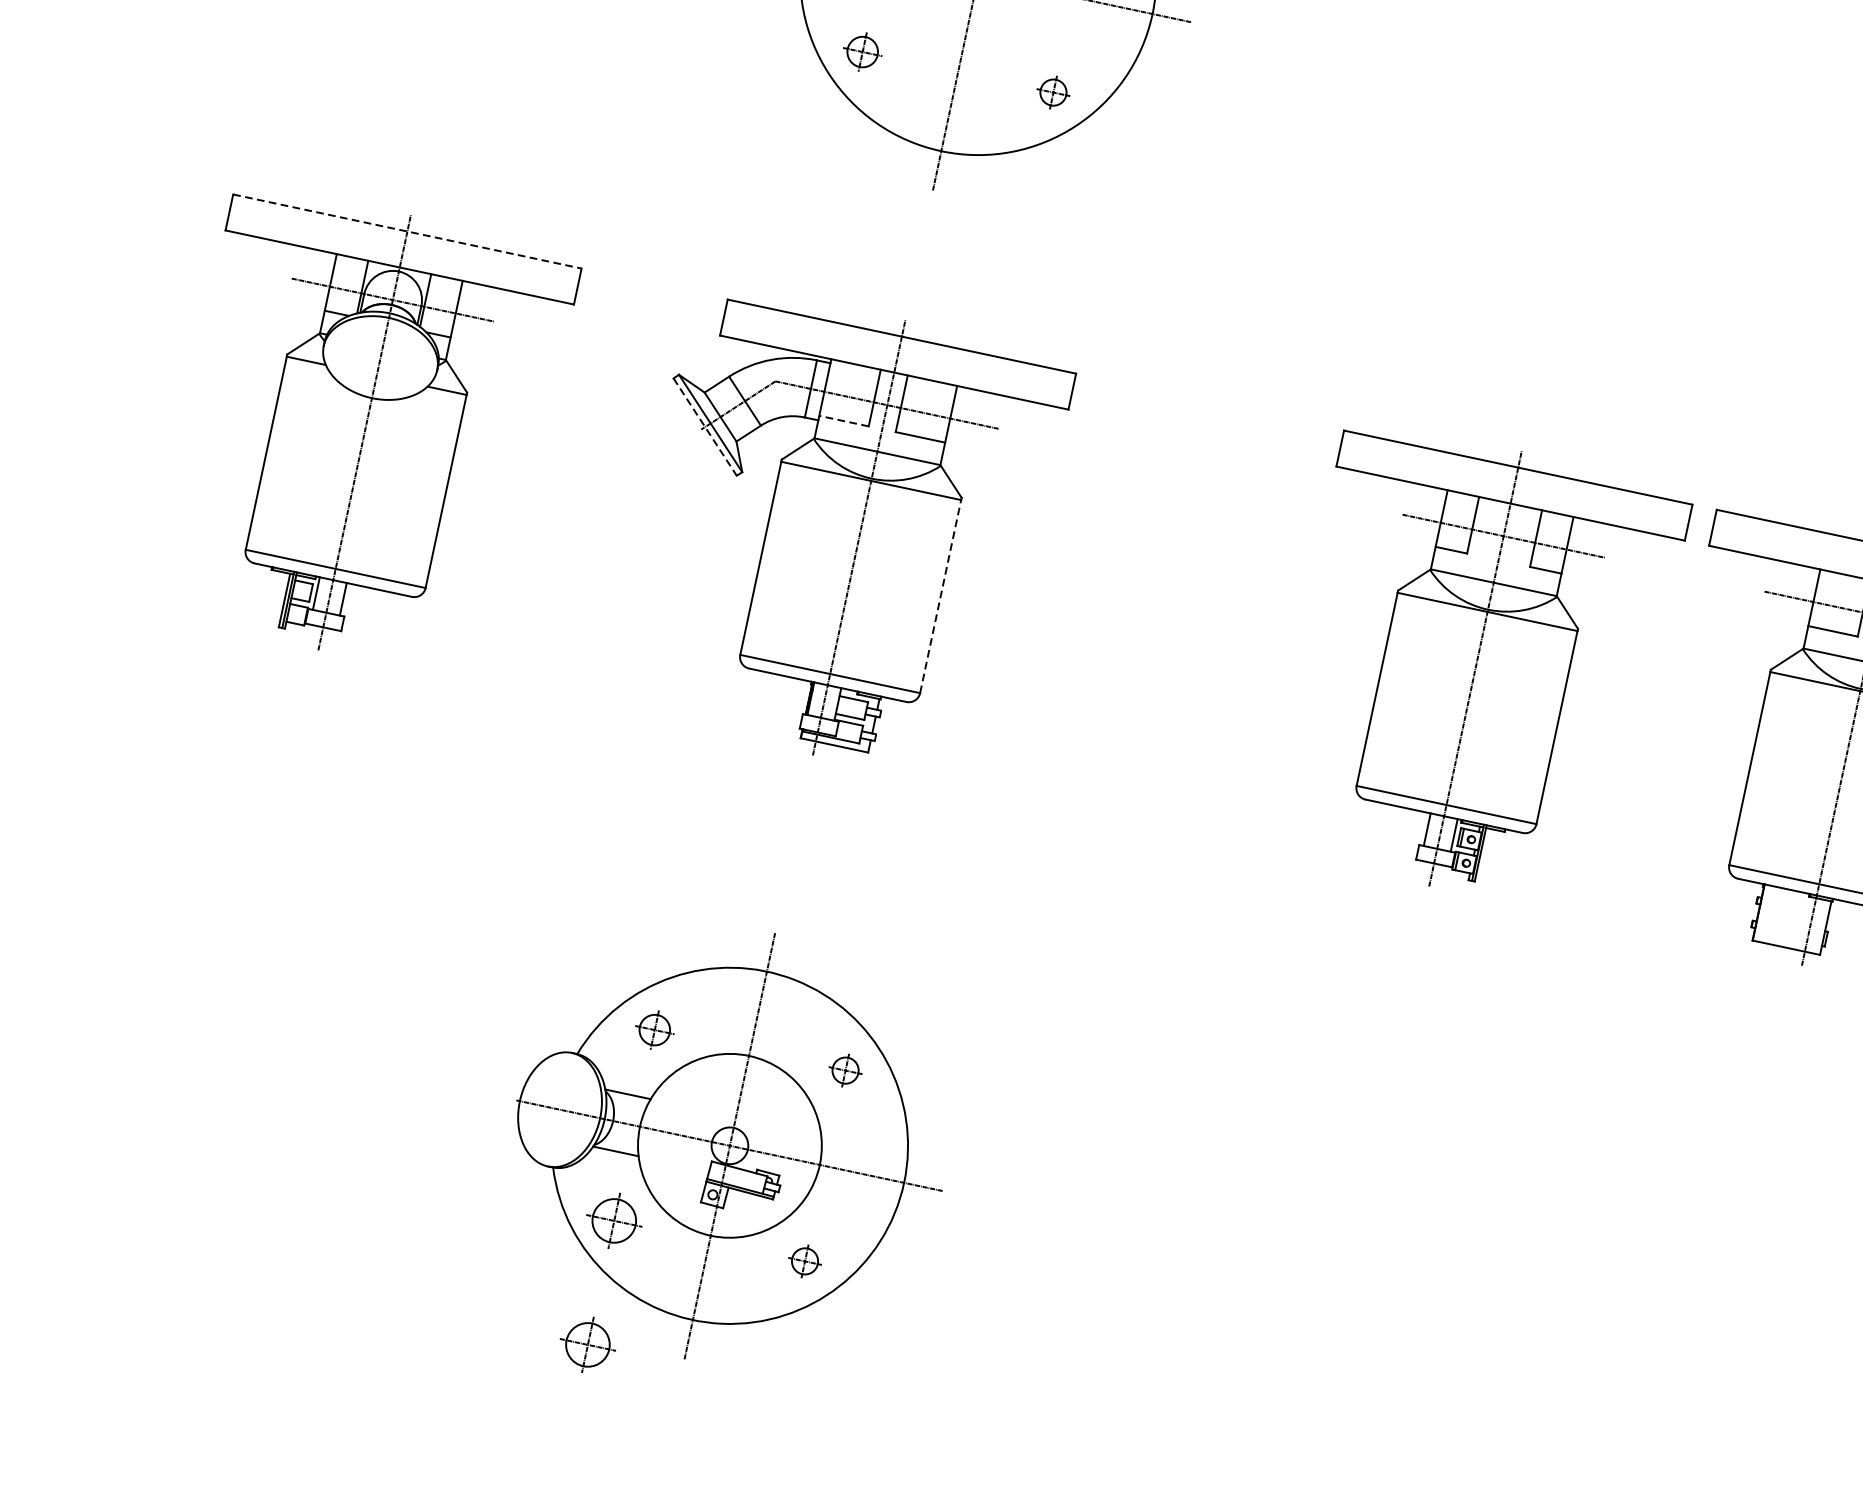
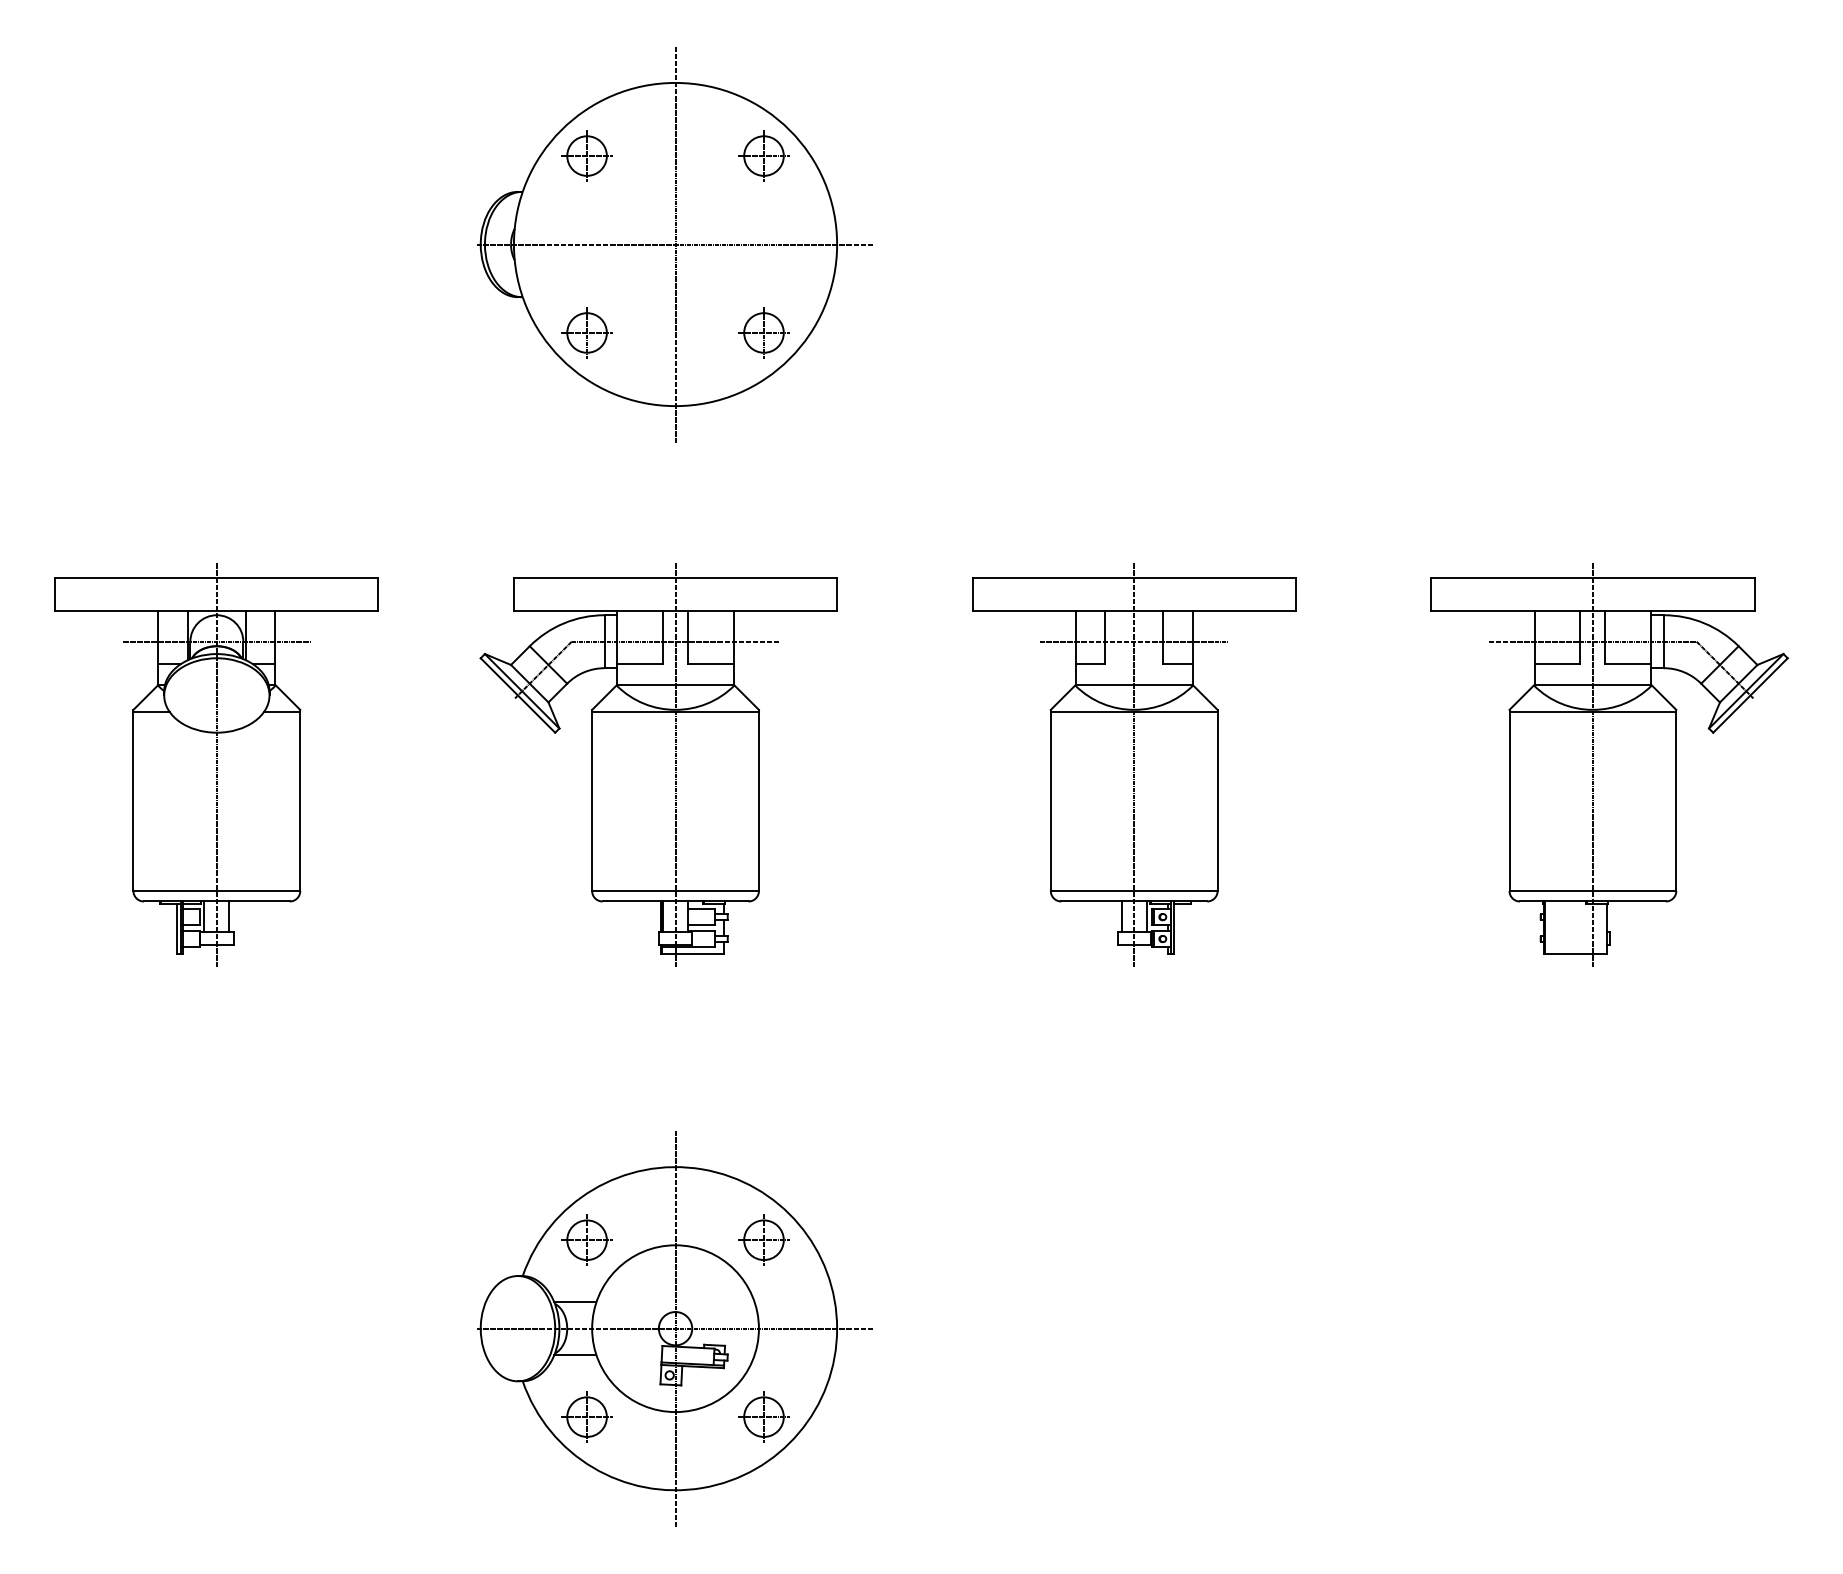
part: (862, 51) -> (586, 332), size x1.43
part: (1053, 91) -> (763, 332), size x1.67
line: (406, 231) -> (216, 578), dashed -> solid
line: (844, 421) -> (640, 664), dashed -> solid
line: (704, 426) -> (517, 695), dashed -> solid
line: (940, 596) -> (758, 801), dashed -> solid
part: (1475, 668) -> (1134, 764), moved
part: (654, 1029) -> (586, 1239), size x1.43
part: (845, 1069) -> (763, 1239), size x1.67
part: (804, 1260) -> (763, 1416), size x1.67
part: (587, 1344) -> (586, 1531), removed

